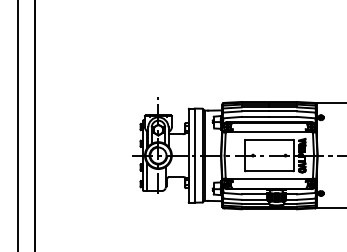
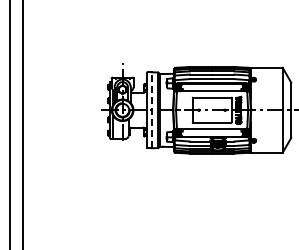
line: (194, 155) -> (151, 110), solid -> dashed

